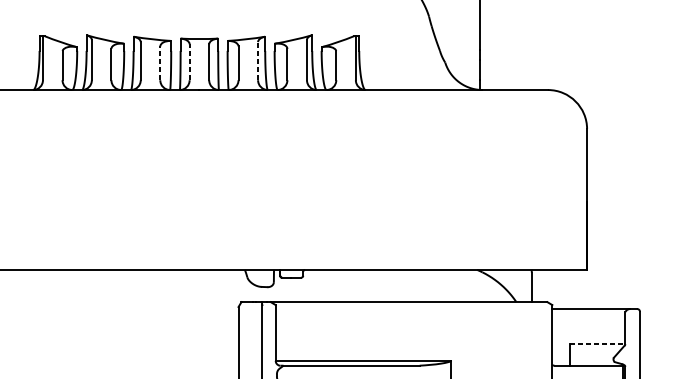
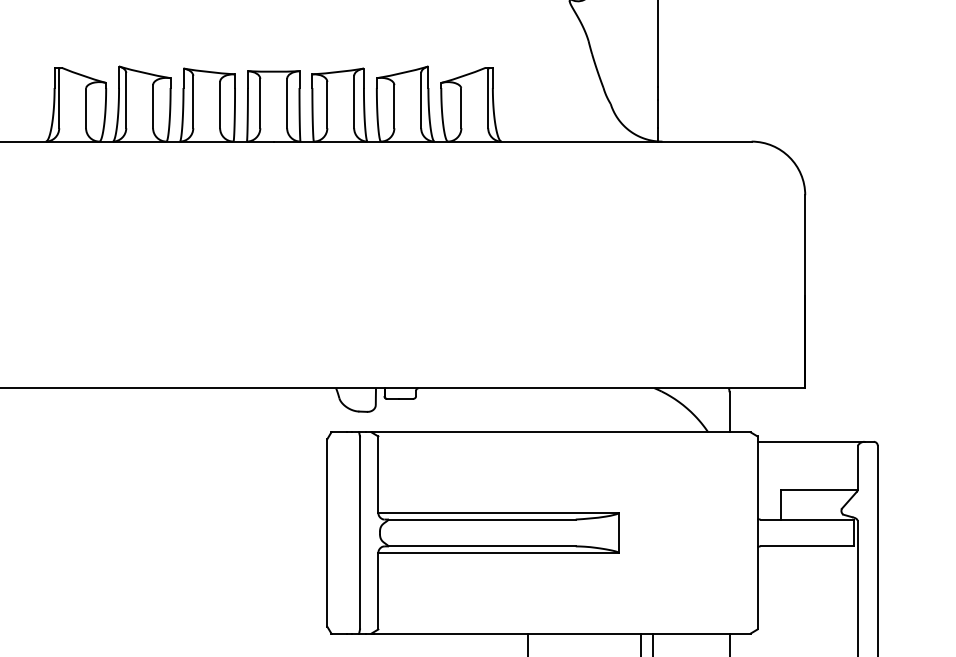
line: (258, 60) -> (354, 101), dashed -> solid
line: (160, 62) -> (220, 104), dashed -> solid
line: (189, 62) -> (260, 103), dashed -> solid
line: (597, 344) -> (819, 490), dashed -> solid

